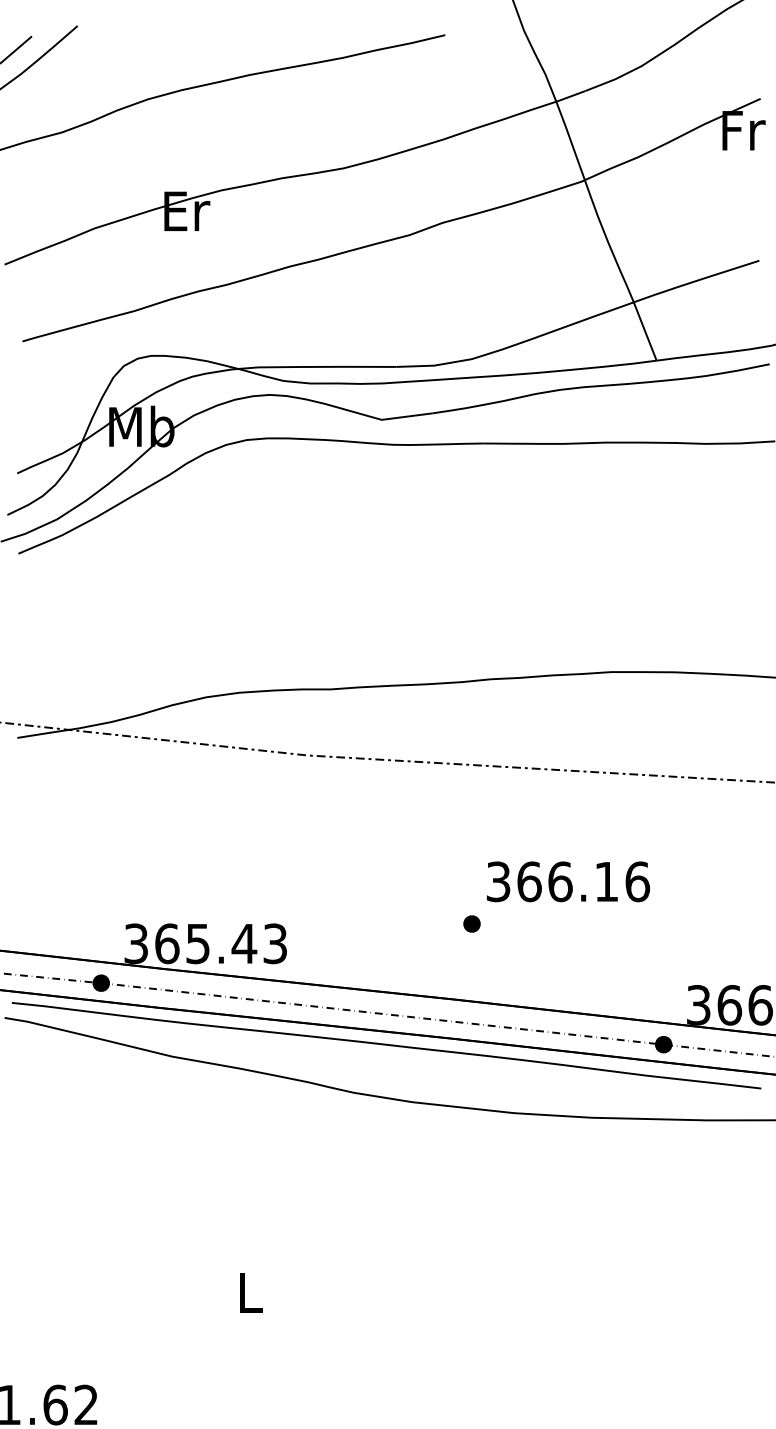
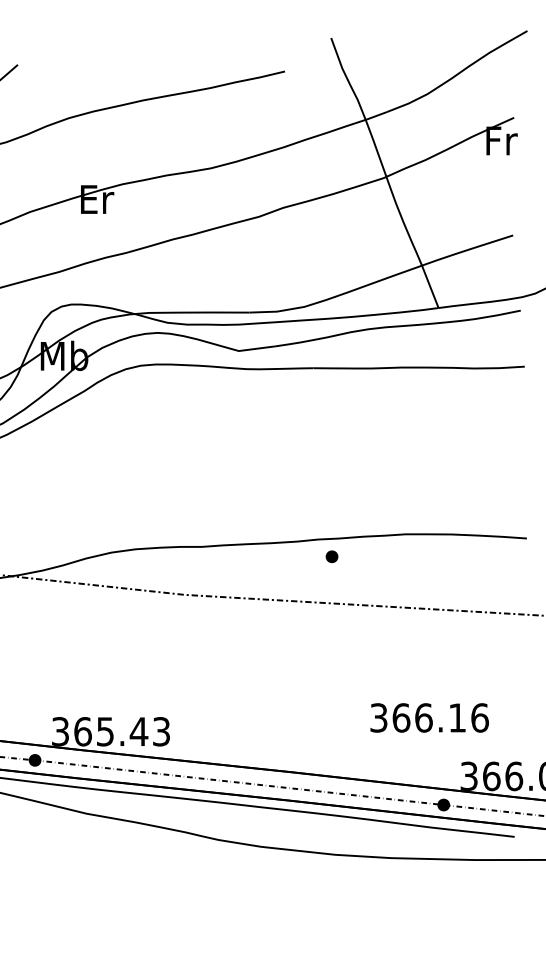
text: (568, 881) -> (429, 717), moved
part: (471, 923) -> (331, 556), moved

